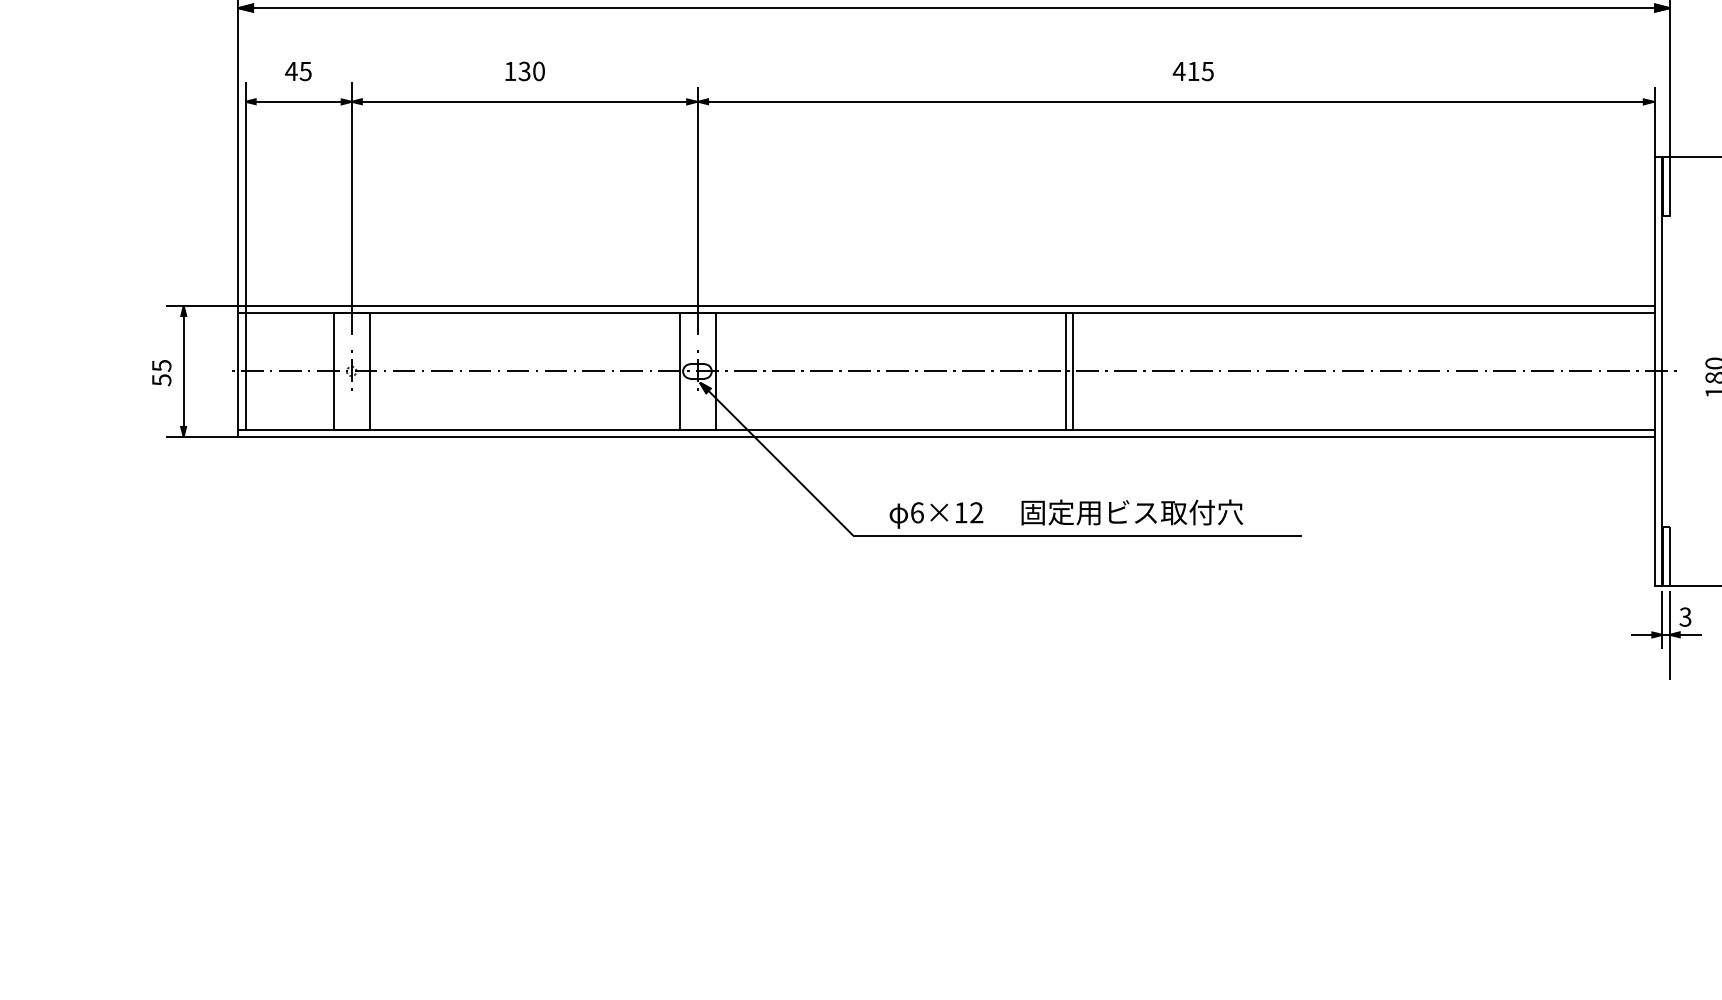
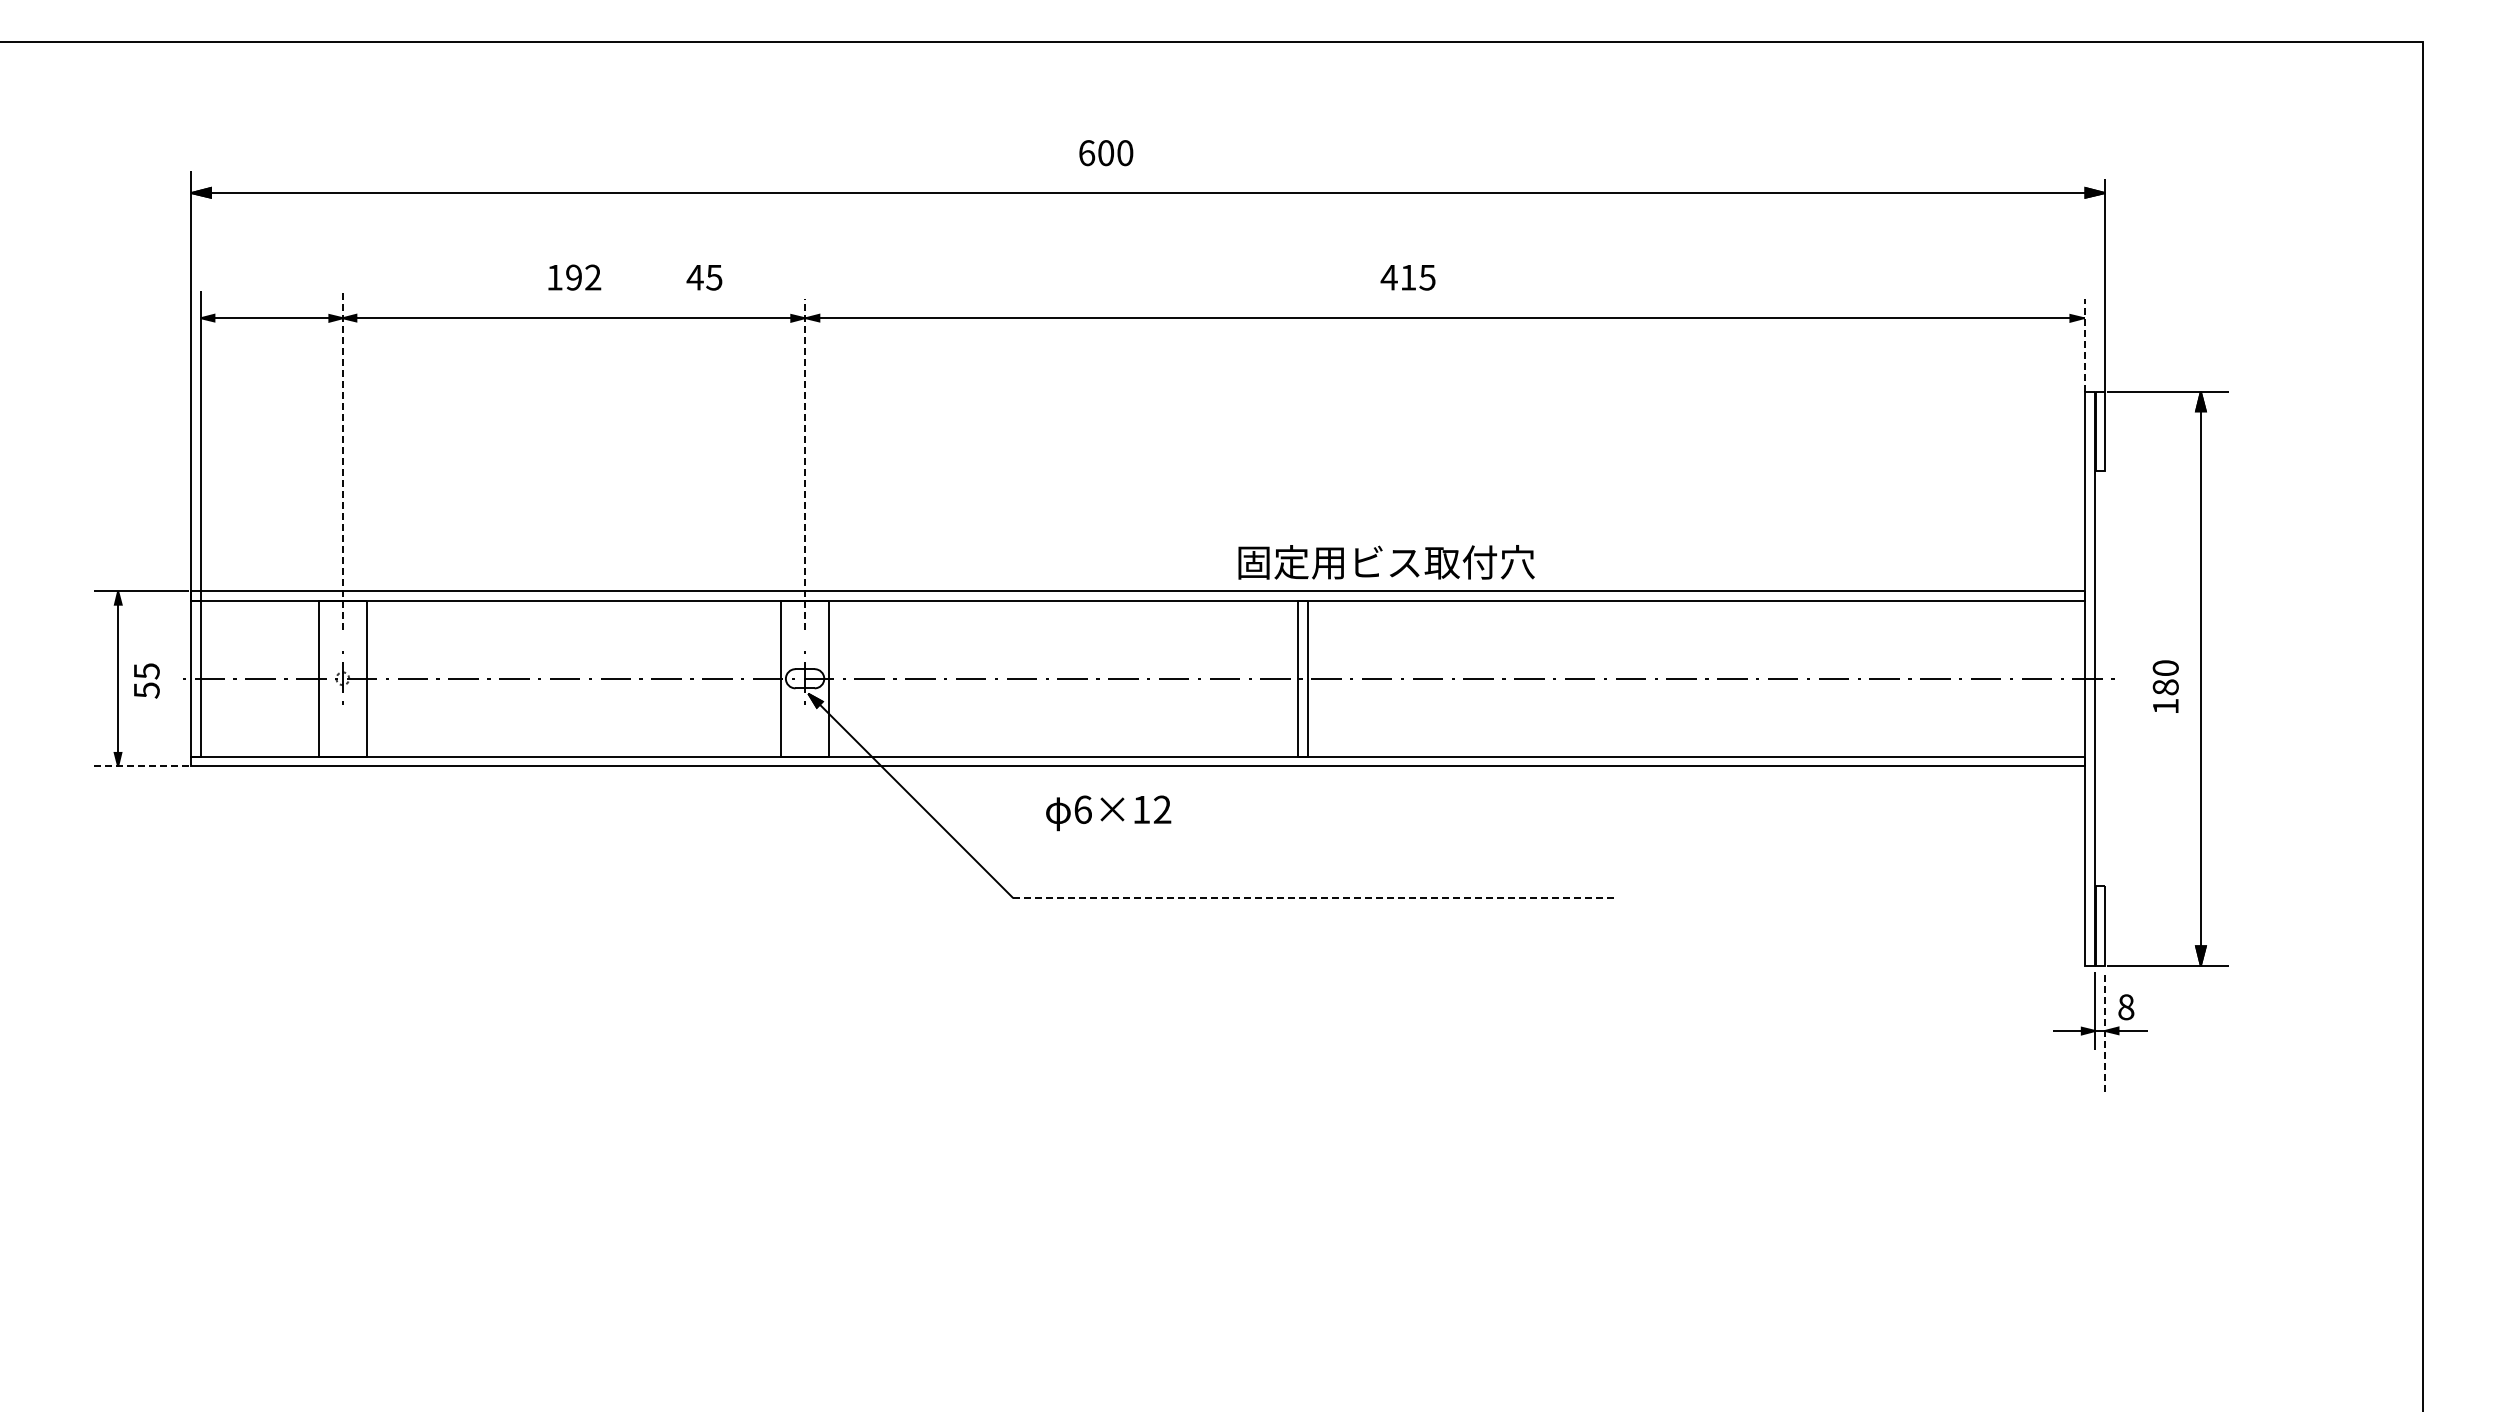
text: (298, 71) -> (704, 277), moved
text: (531, 71) -> (583, 277), 130 -> 192
text: (1192, 71) -> (1407, 277), moved
line: (1655, 121) -> (2085, 344), solid -> dashed
line: (351, 208) -> (342, 460), solid -> dashed
line: (697, 211) -> (805, 464), solid -> dashed
text: (161, 372) -> (146, 680), moved
line: (201, 437) -> (141, 766), solid -> dashed
text: (1132, 512) -> (1386, 562), moved
text: (936, 515) -> (1108, 813), moved
line: (1077, 535) -> (1313, 898), solid -> dashed
text: (1685, 617) -> (2126, 1007), 3 -> 8
line: (1670, 635) -> (2105, 1031), solid -> dashed

